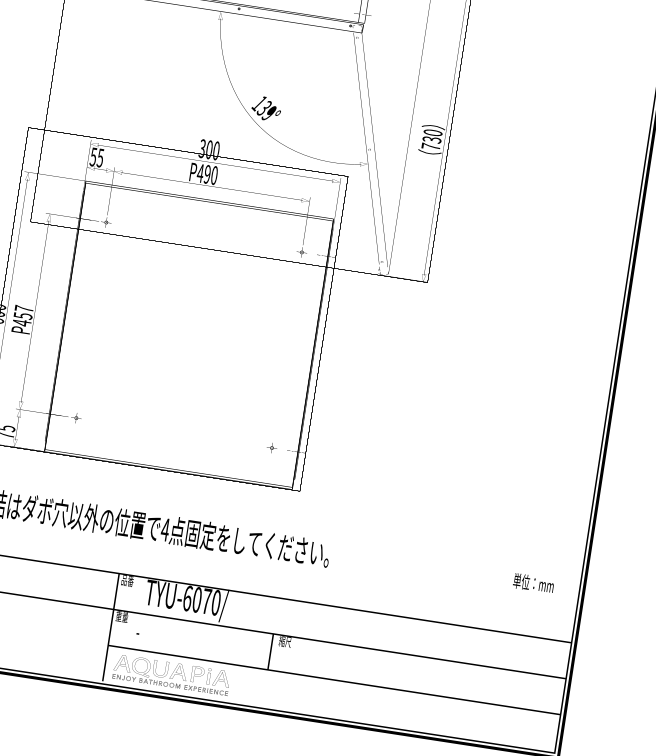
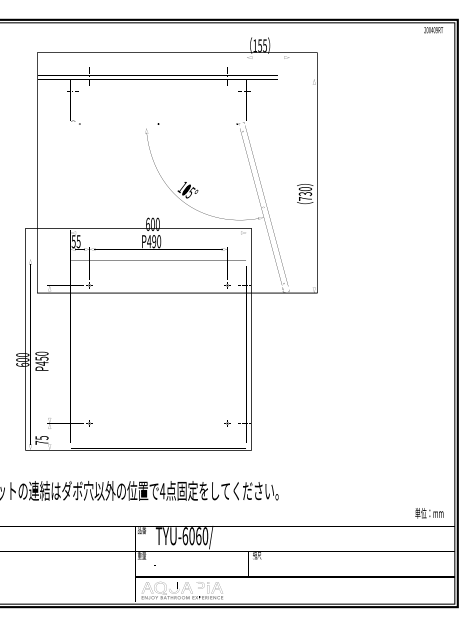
text: (266, 110) -> (188, 191), 139° -> 105°
text: (201, 147) -> (147, 223), 300 -> 600
text: (23, 308) -> (41, 353), P457 -> P450
text: (533, 583) -> (429, 513), moved
text: (206, 601) -> (198, 536), TYU-6070/ -> TYU-6060/

